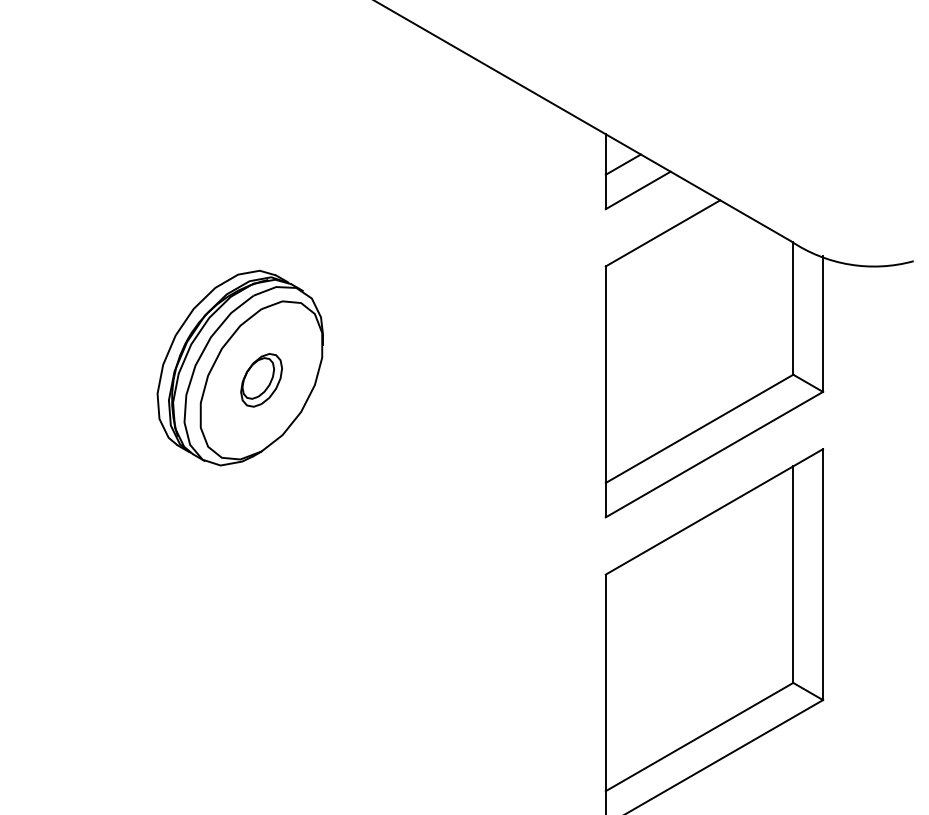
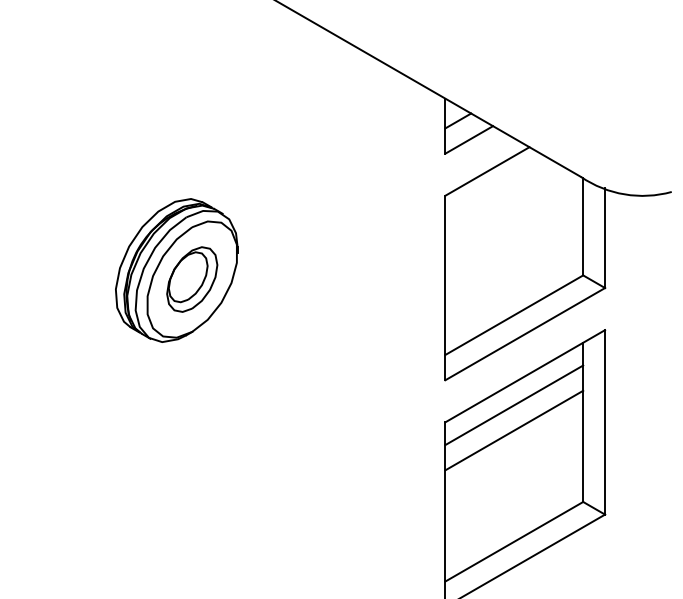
part: (261, 380) -> (192, 279), size x1.67
line: (699, 551) -> (514, 405), added
line: (699, 585) -> (514, 430), added

